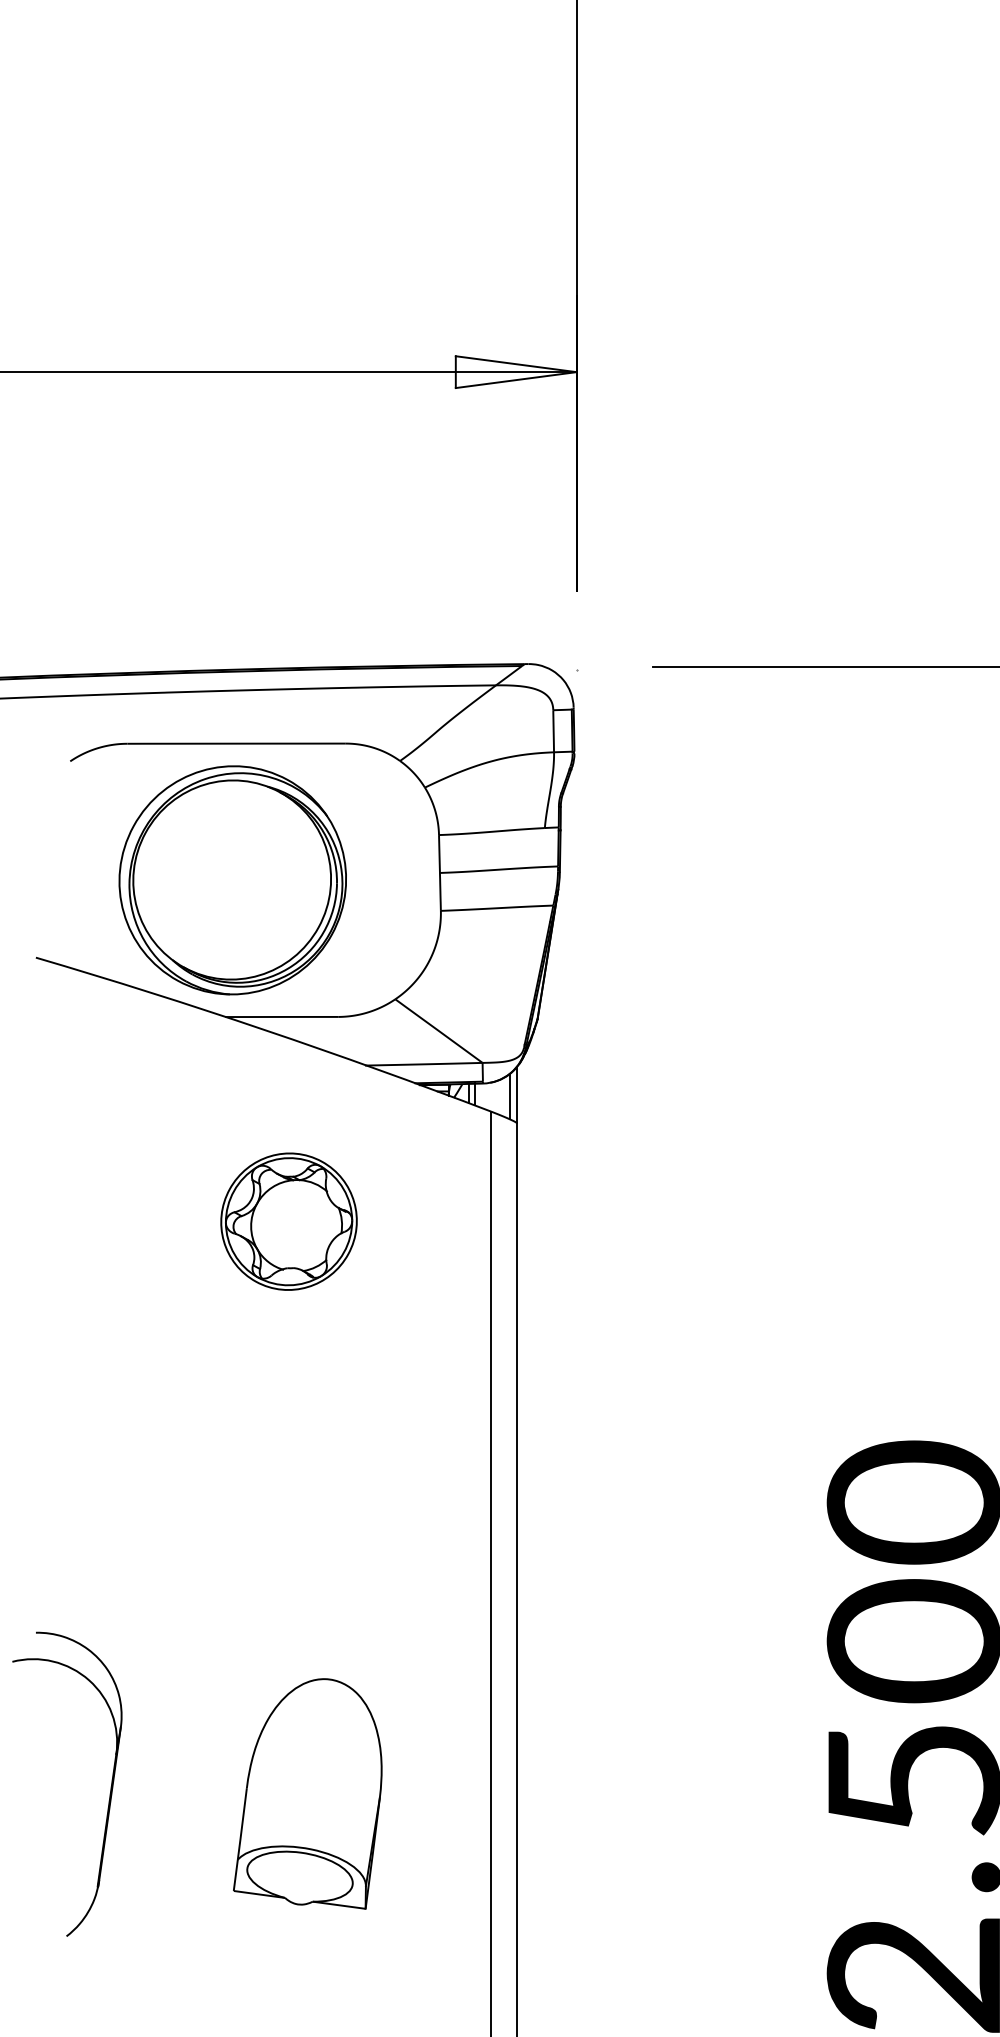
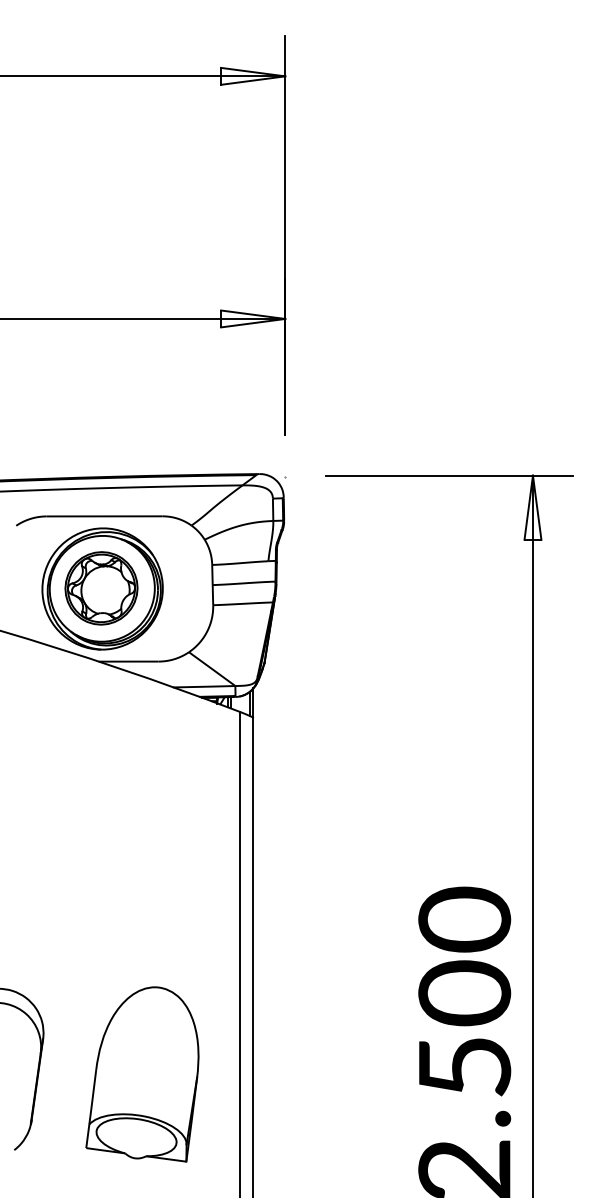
part: (289, 1221) -> (101, 588), moved
part: (307, 1793) -> (142, 1074), size x1.43

